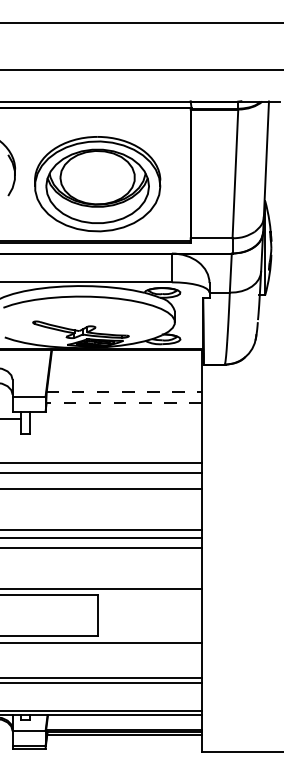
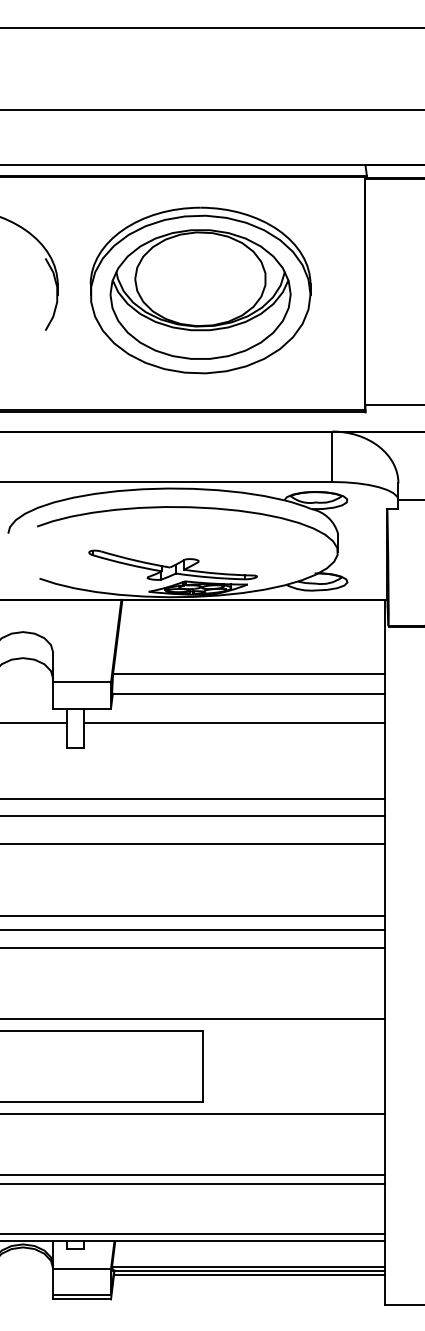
part: (97, 184) -> (200, 291), moved
line: (124, 391) -> (249, 673), dashed -> solid
line: (123, 403) -> (247, 694), dashed -> solid
line: (115, 419) -> (233, 722), added

